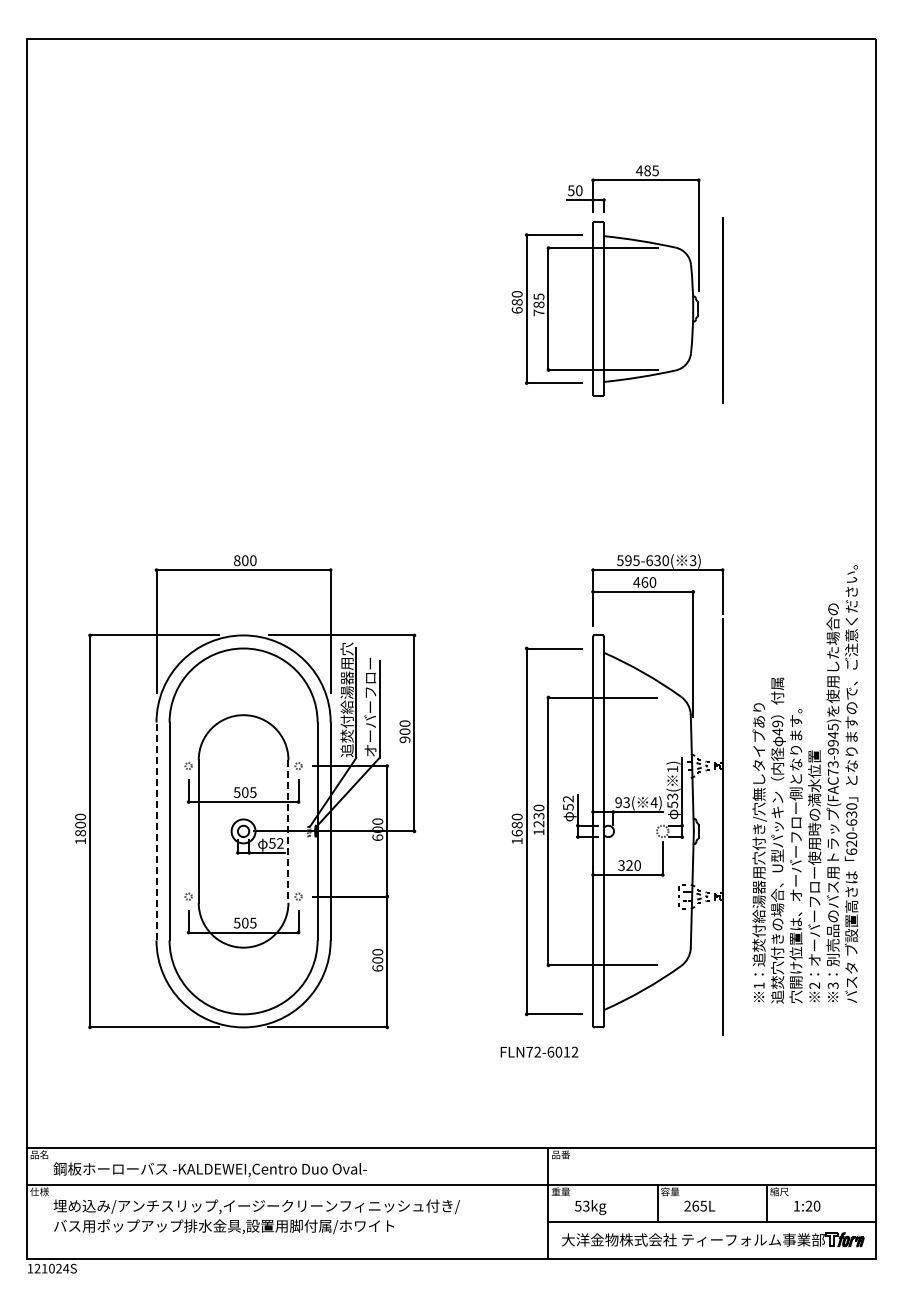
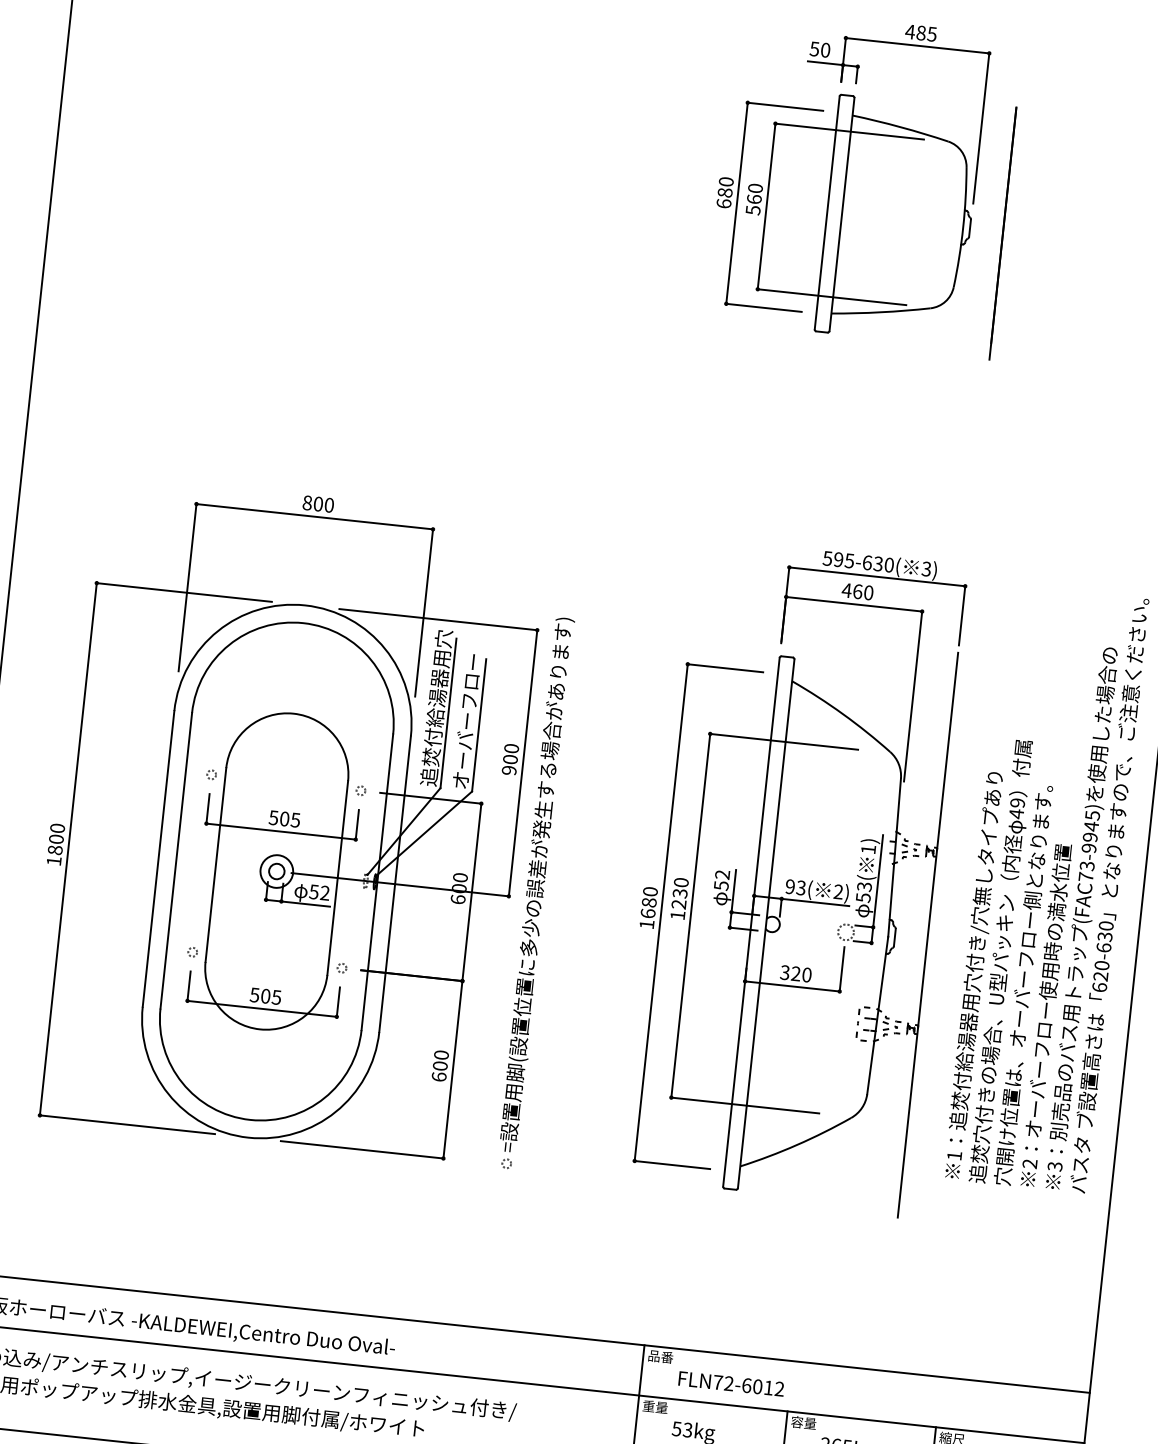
text: (538, 304) -> (753, 198), 785 -> 560
text: (653, 802) -> (837, 891), 4) -> 2)
part: (433, 827) -> (535, 893), added
line: (156, 831) -> (158, 858), dashed -> solid
line: (288, 831) -> (337, 878), dashed -> solid
text: (539, 1051) -> (731, 1383), moved

